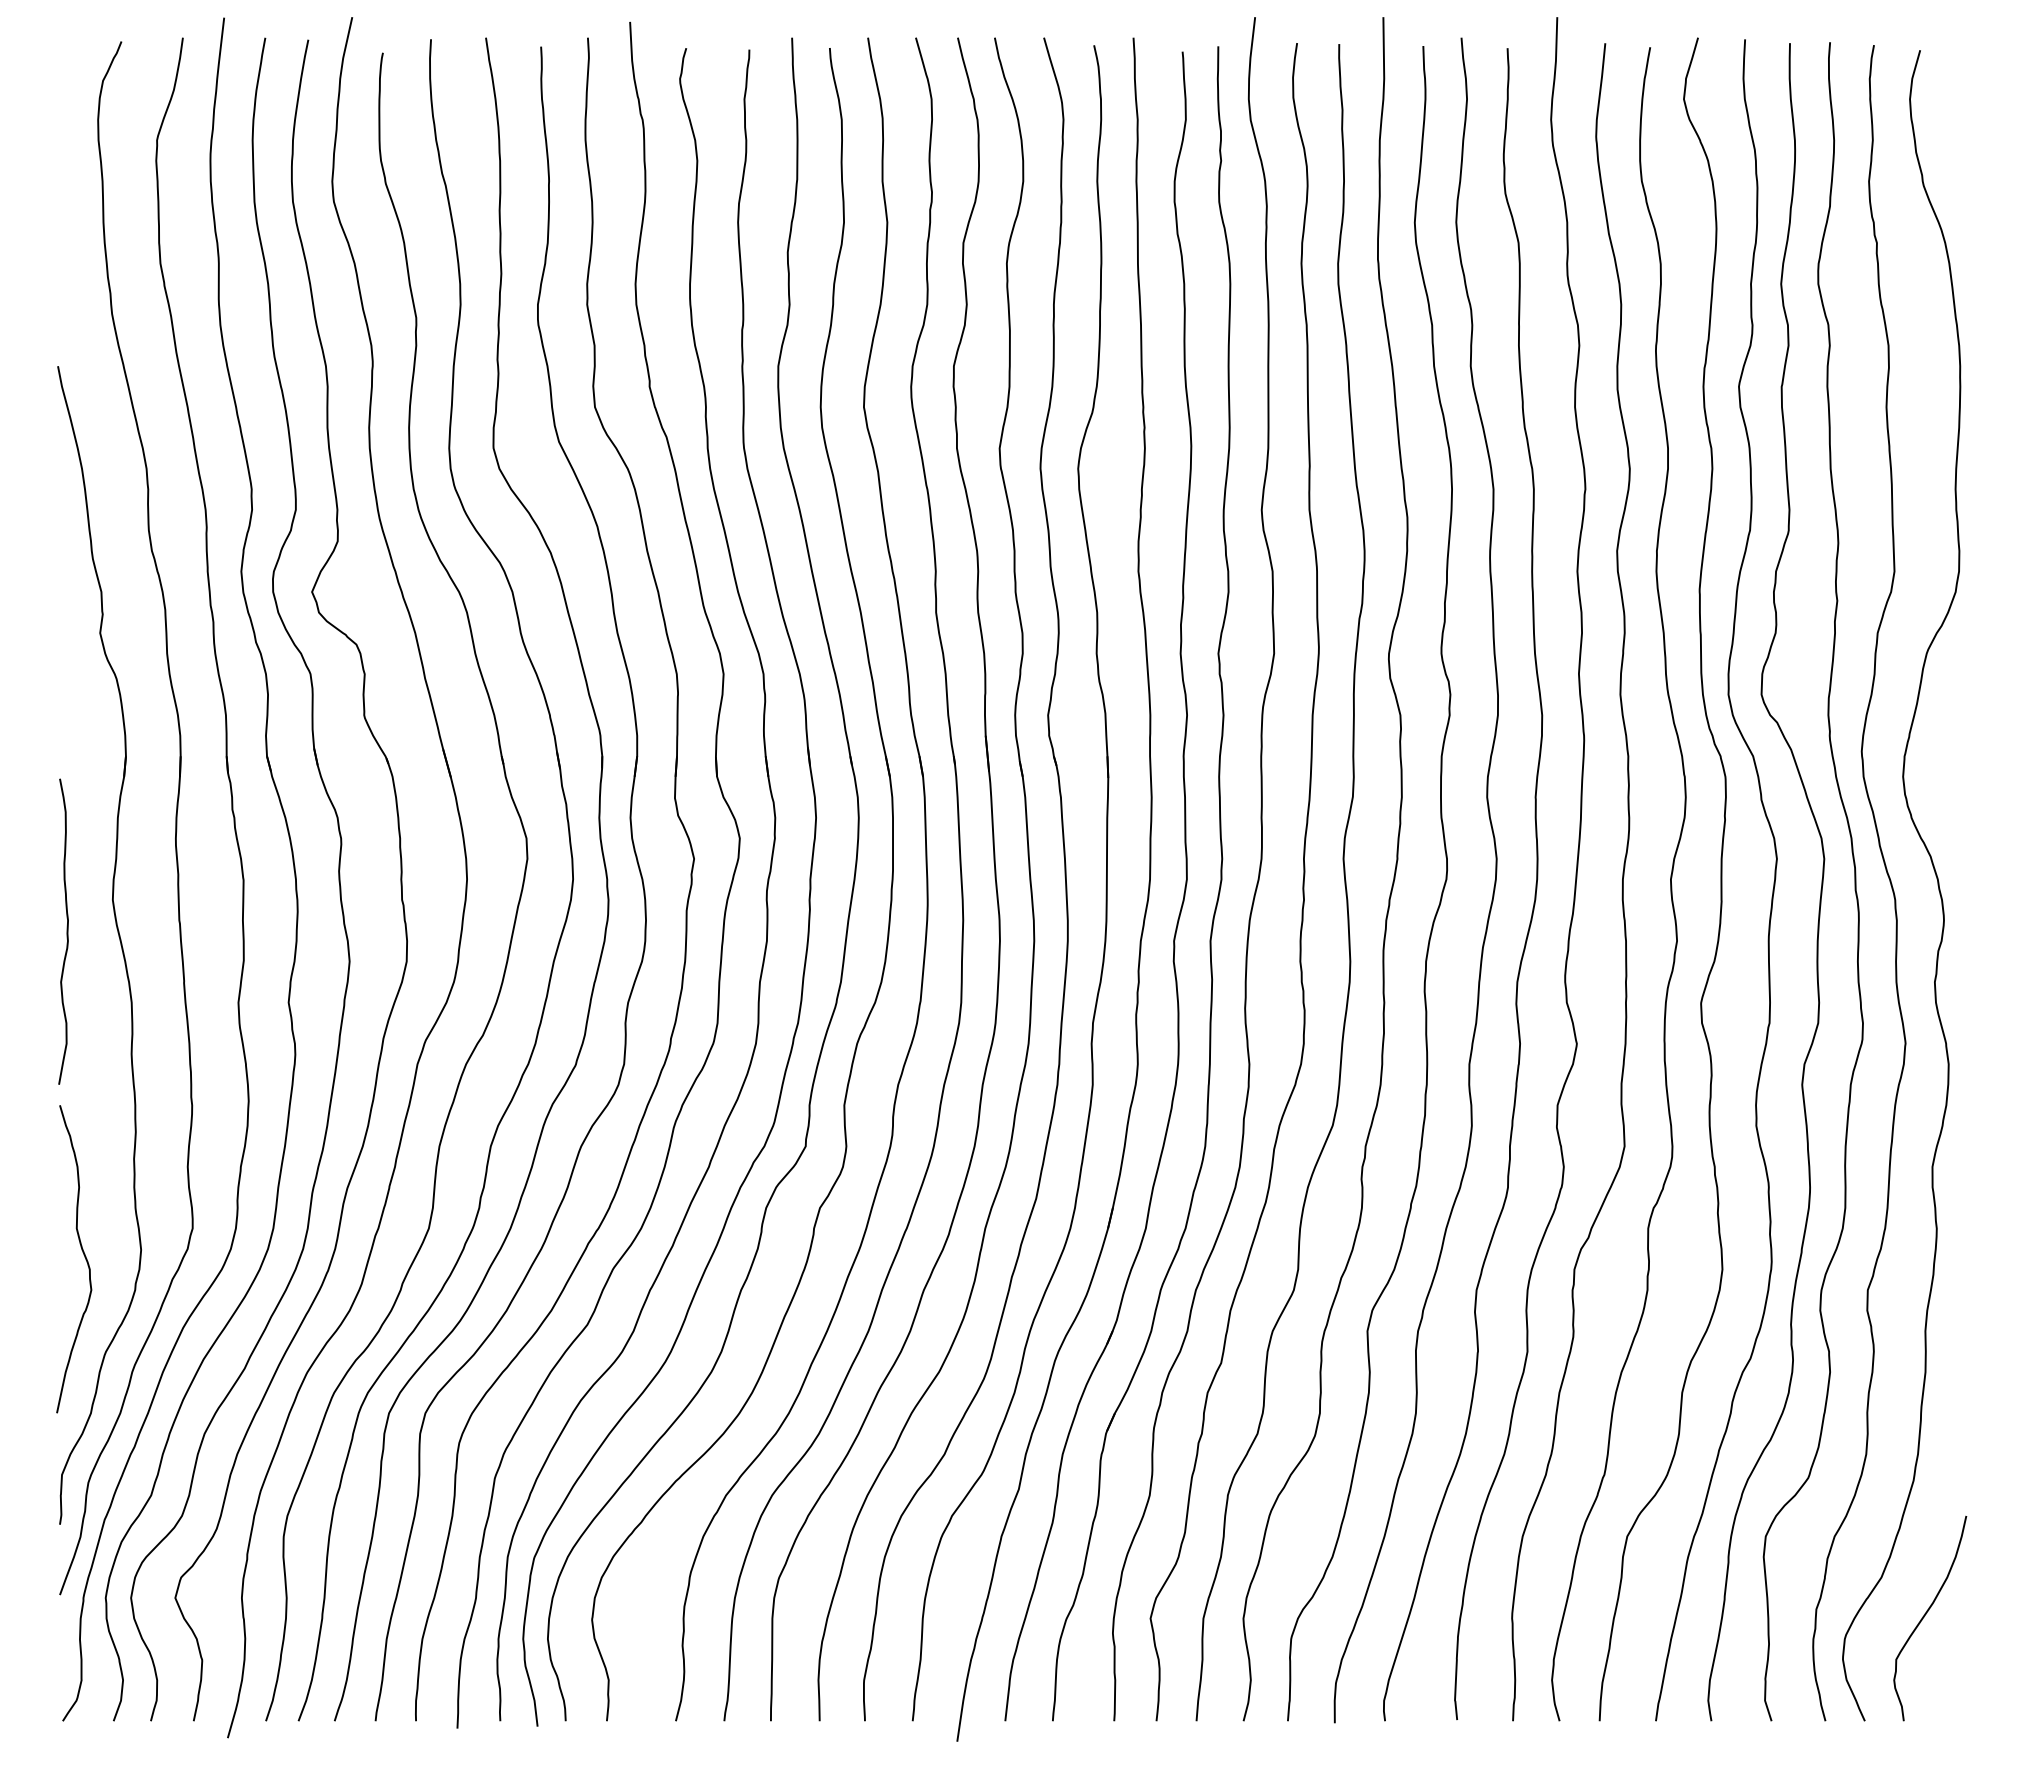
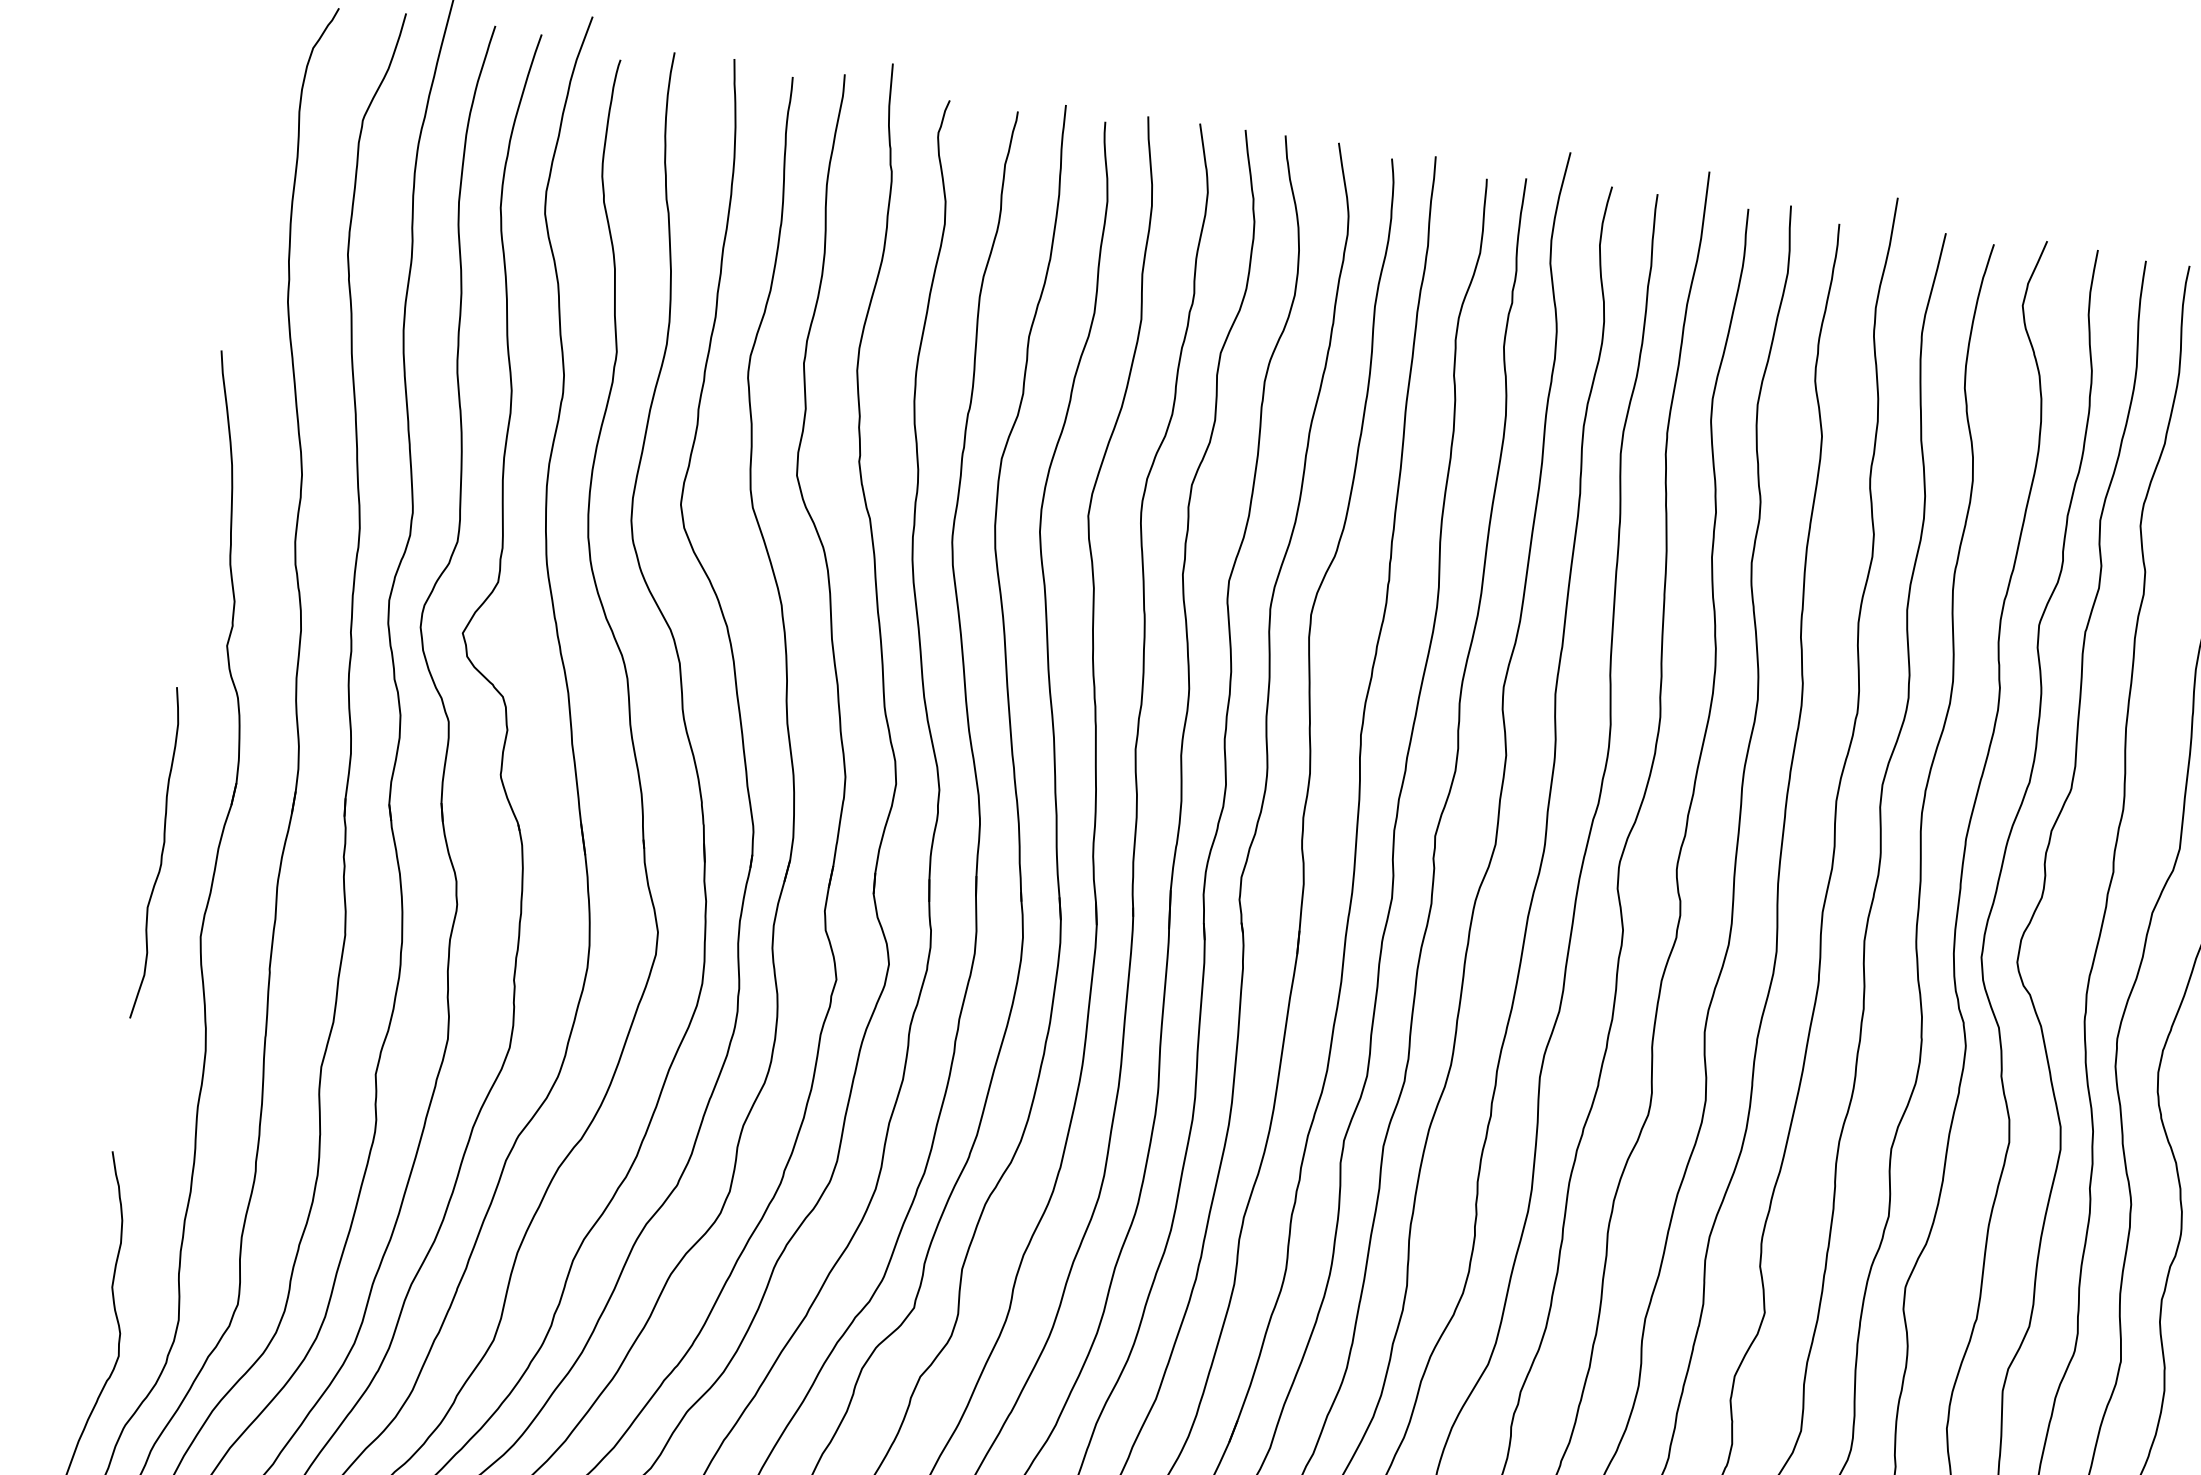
curve: (66, 931) -> (161, 853), moved

